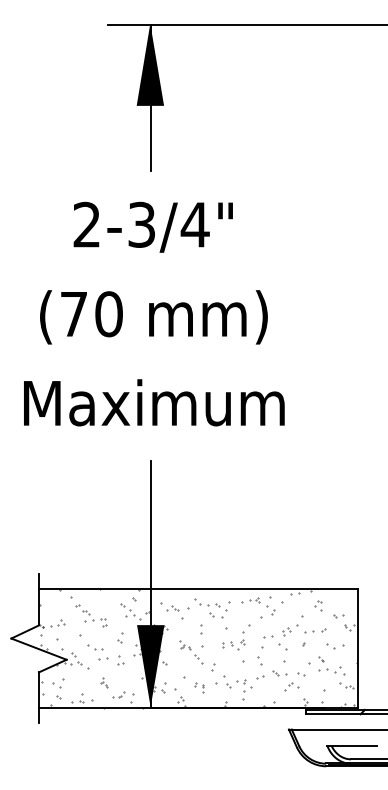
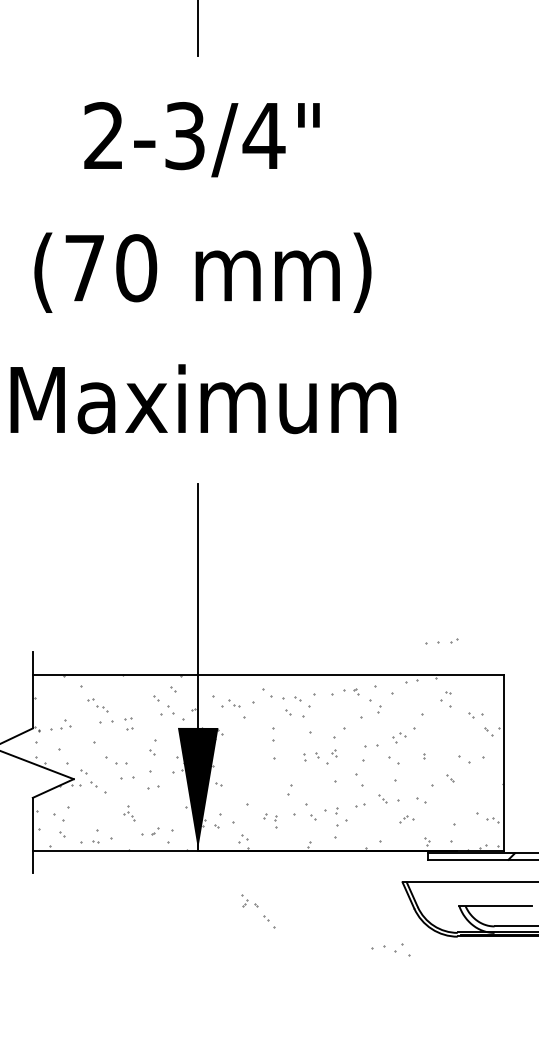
part: (315, 630) -> (441, 641), moved
part: (191, 652) -> (258, 911), moved
part: (120, 660) -> (153, 780), size x1.6
part: (331, 670) -> (390, 948), moved
part: (291, 686) -> (406, 818), size x0.6

